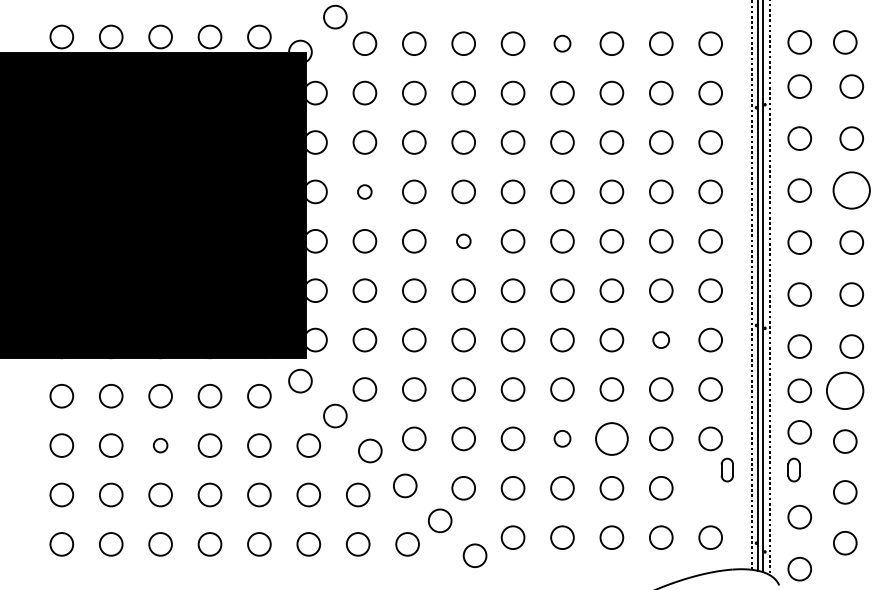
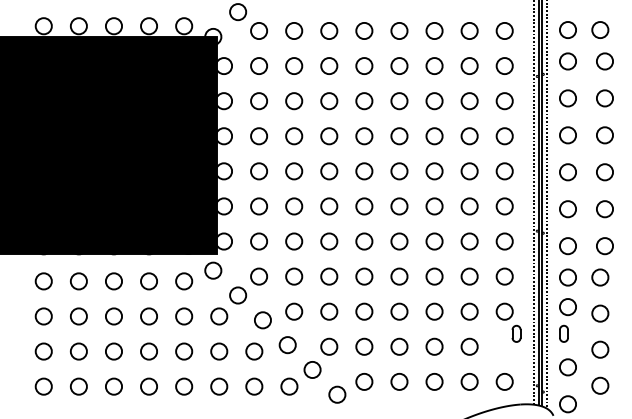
circle: (562, 43) -> (399, 30), size x1.43
circle: (851, 190) -> (604, 135), size x0.62
circle: (364, 192) -> (258, 136), size x1.67
circle: (464, 241) -> (329, 171), size x1.67
circle: (661, 340) -> (469, 241), size x1.43
circle: (845, 390) -> (600, 277), size x0.62
circle: (562, 438) -> (399, 311), size x1.43
circle: (611, 438) -> (434, 311), size x0.71
circle: (159, 445) -> (113, 316), size x1.67

